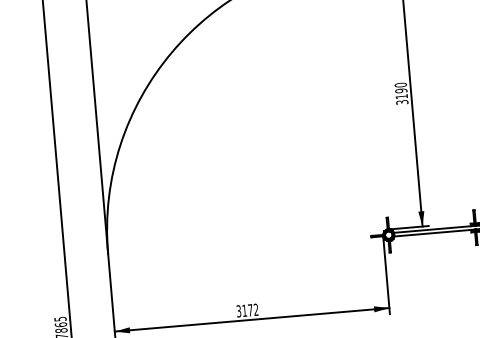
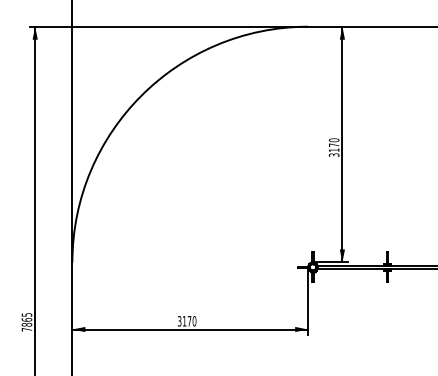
text: (400, 91) -> (333, 145), 3190 -> 3170
text: (256, 310) -> (194, 321), 3172 -> 3170

